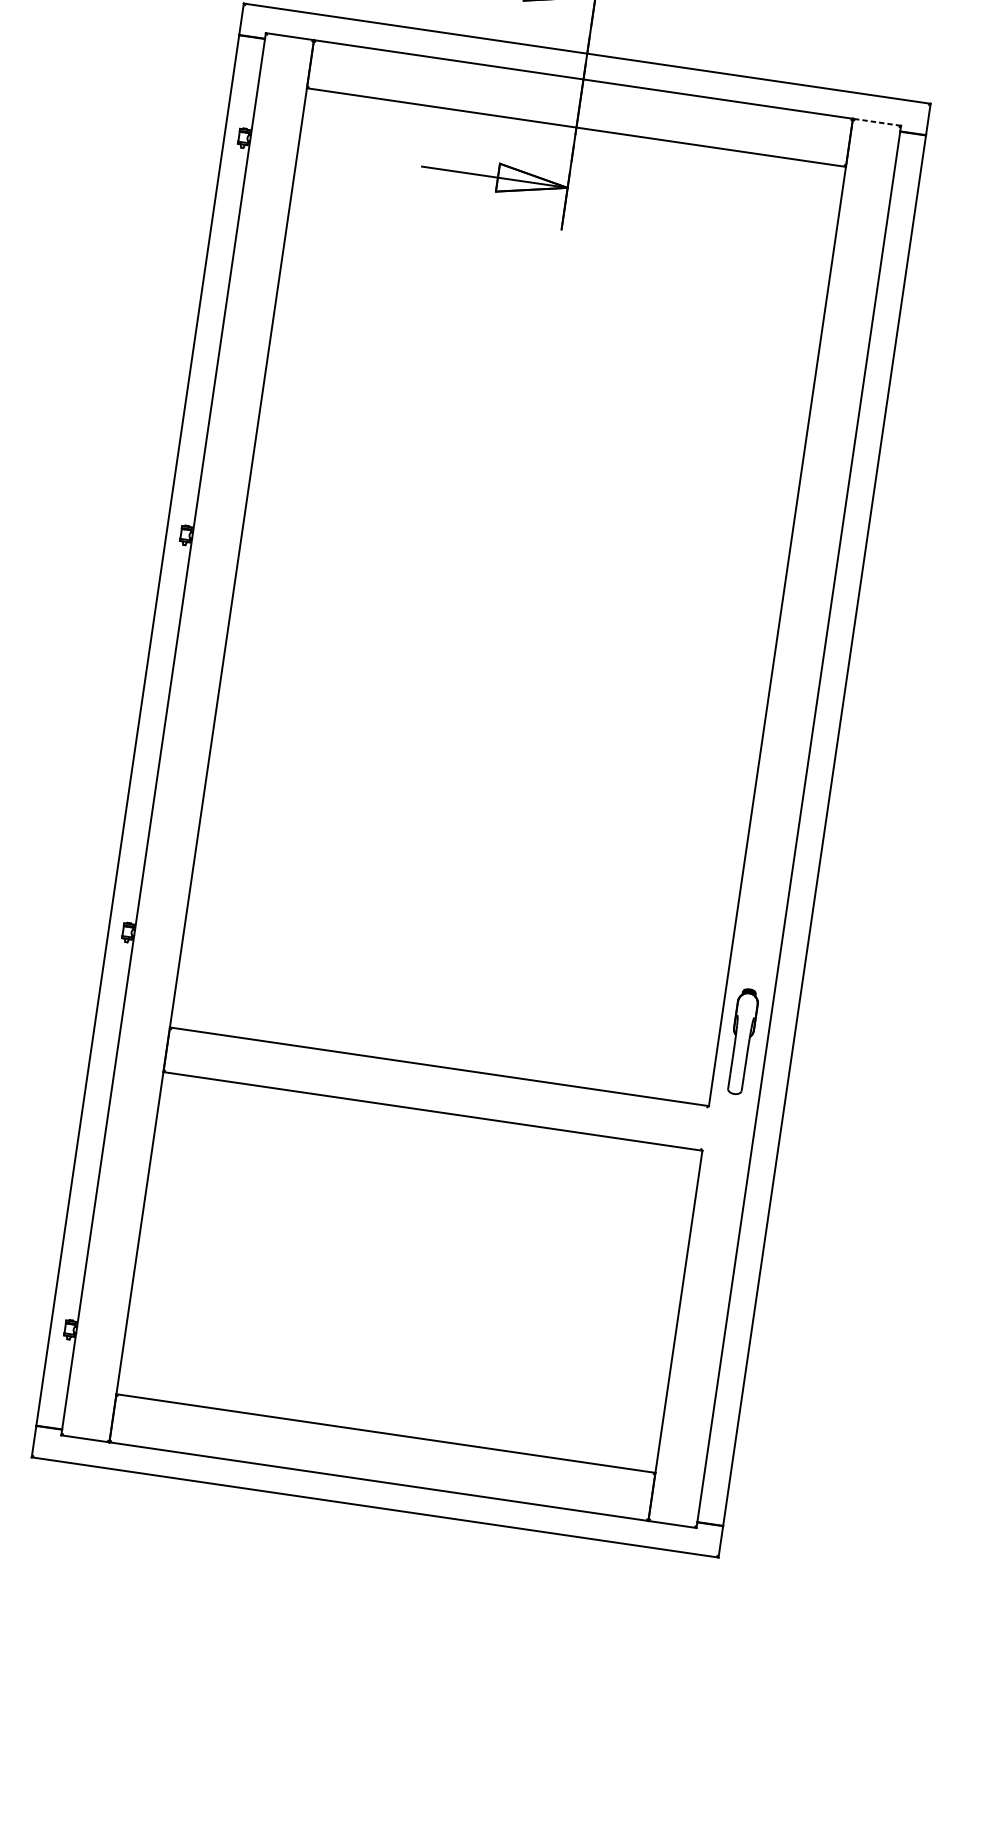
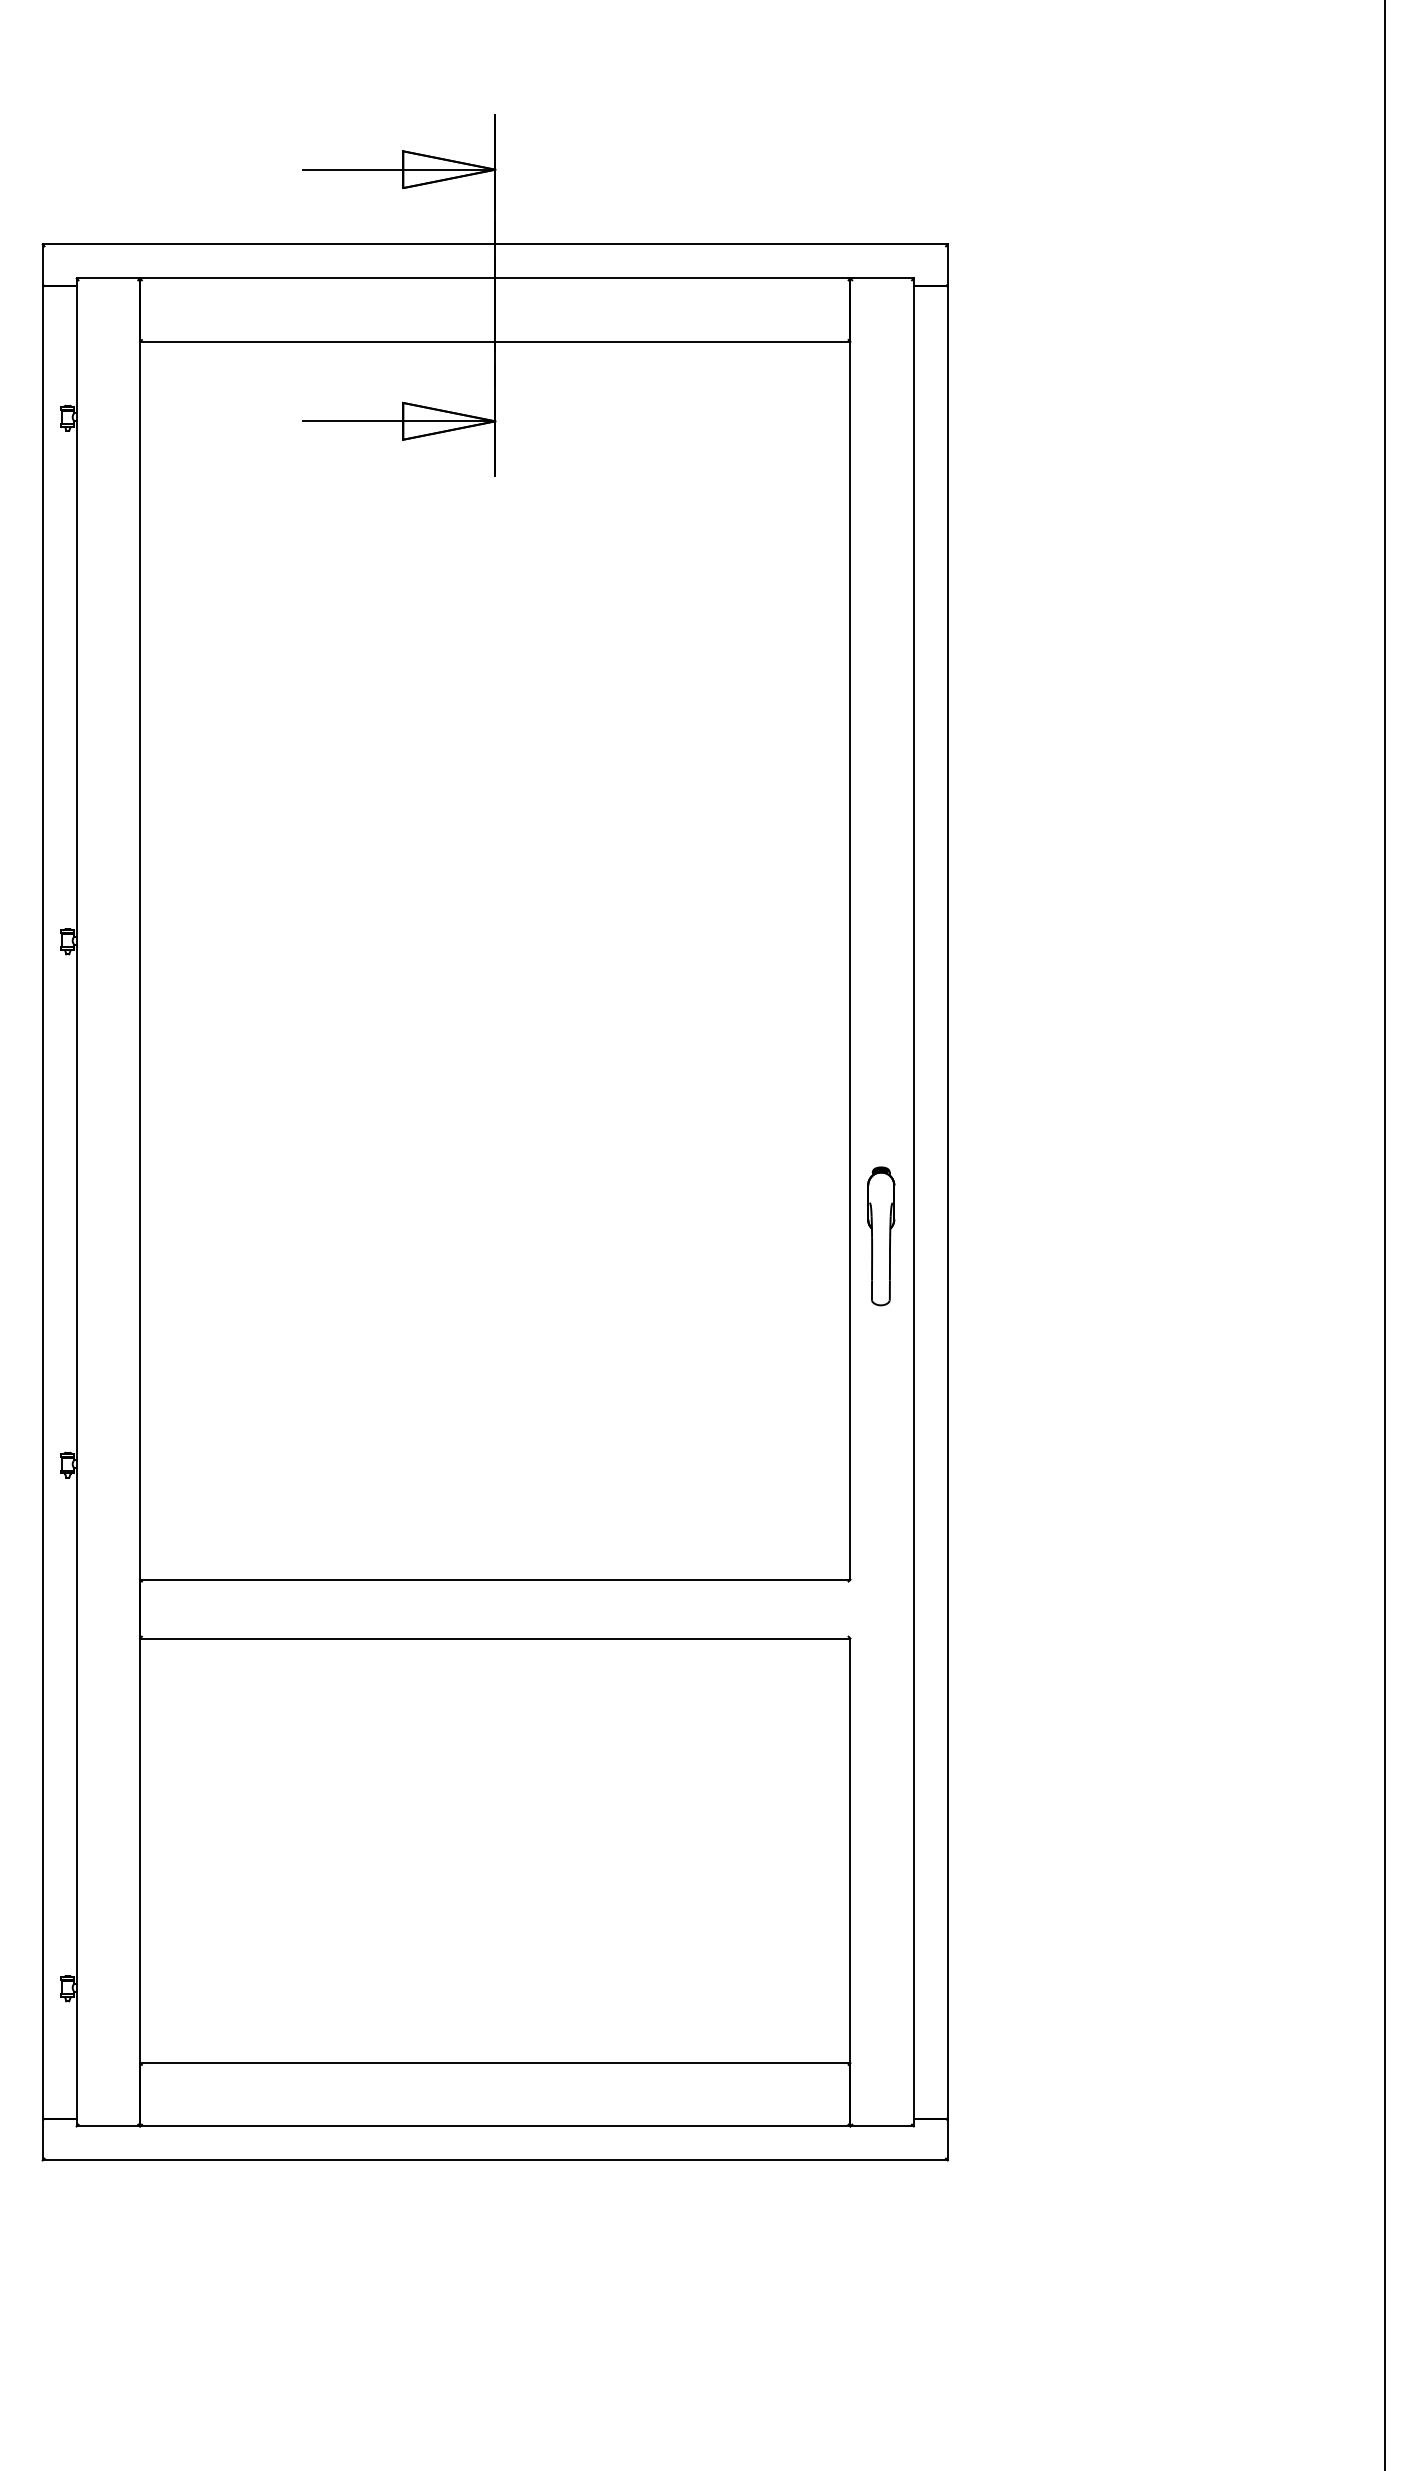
line: (877, 122) -> (882, 278), dashed -> solid
part: (742, 1041) -> (881, 1236), moved

